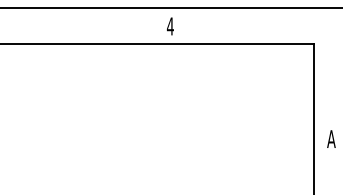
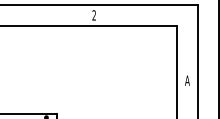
text: (170, 26) -> (94, 15), 4 -> 2

